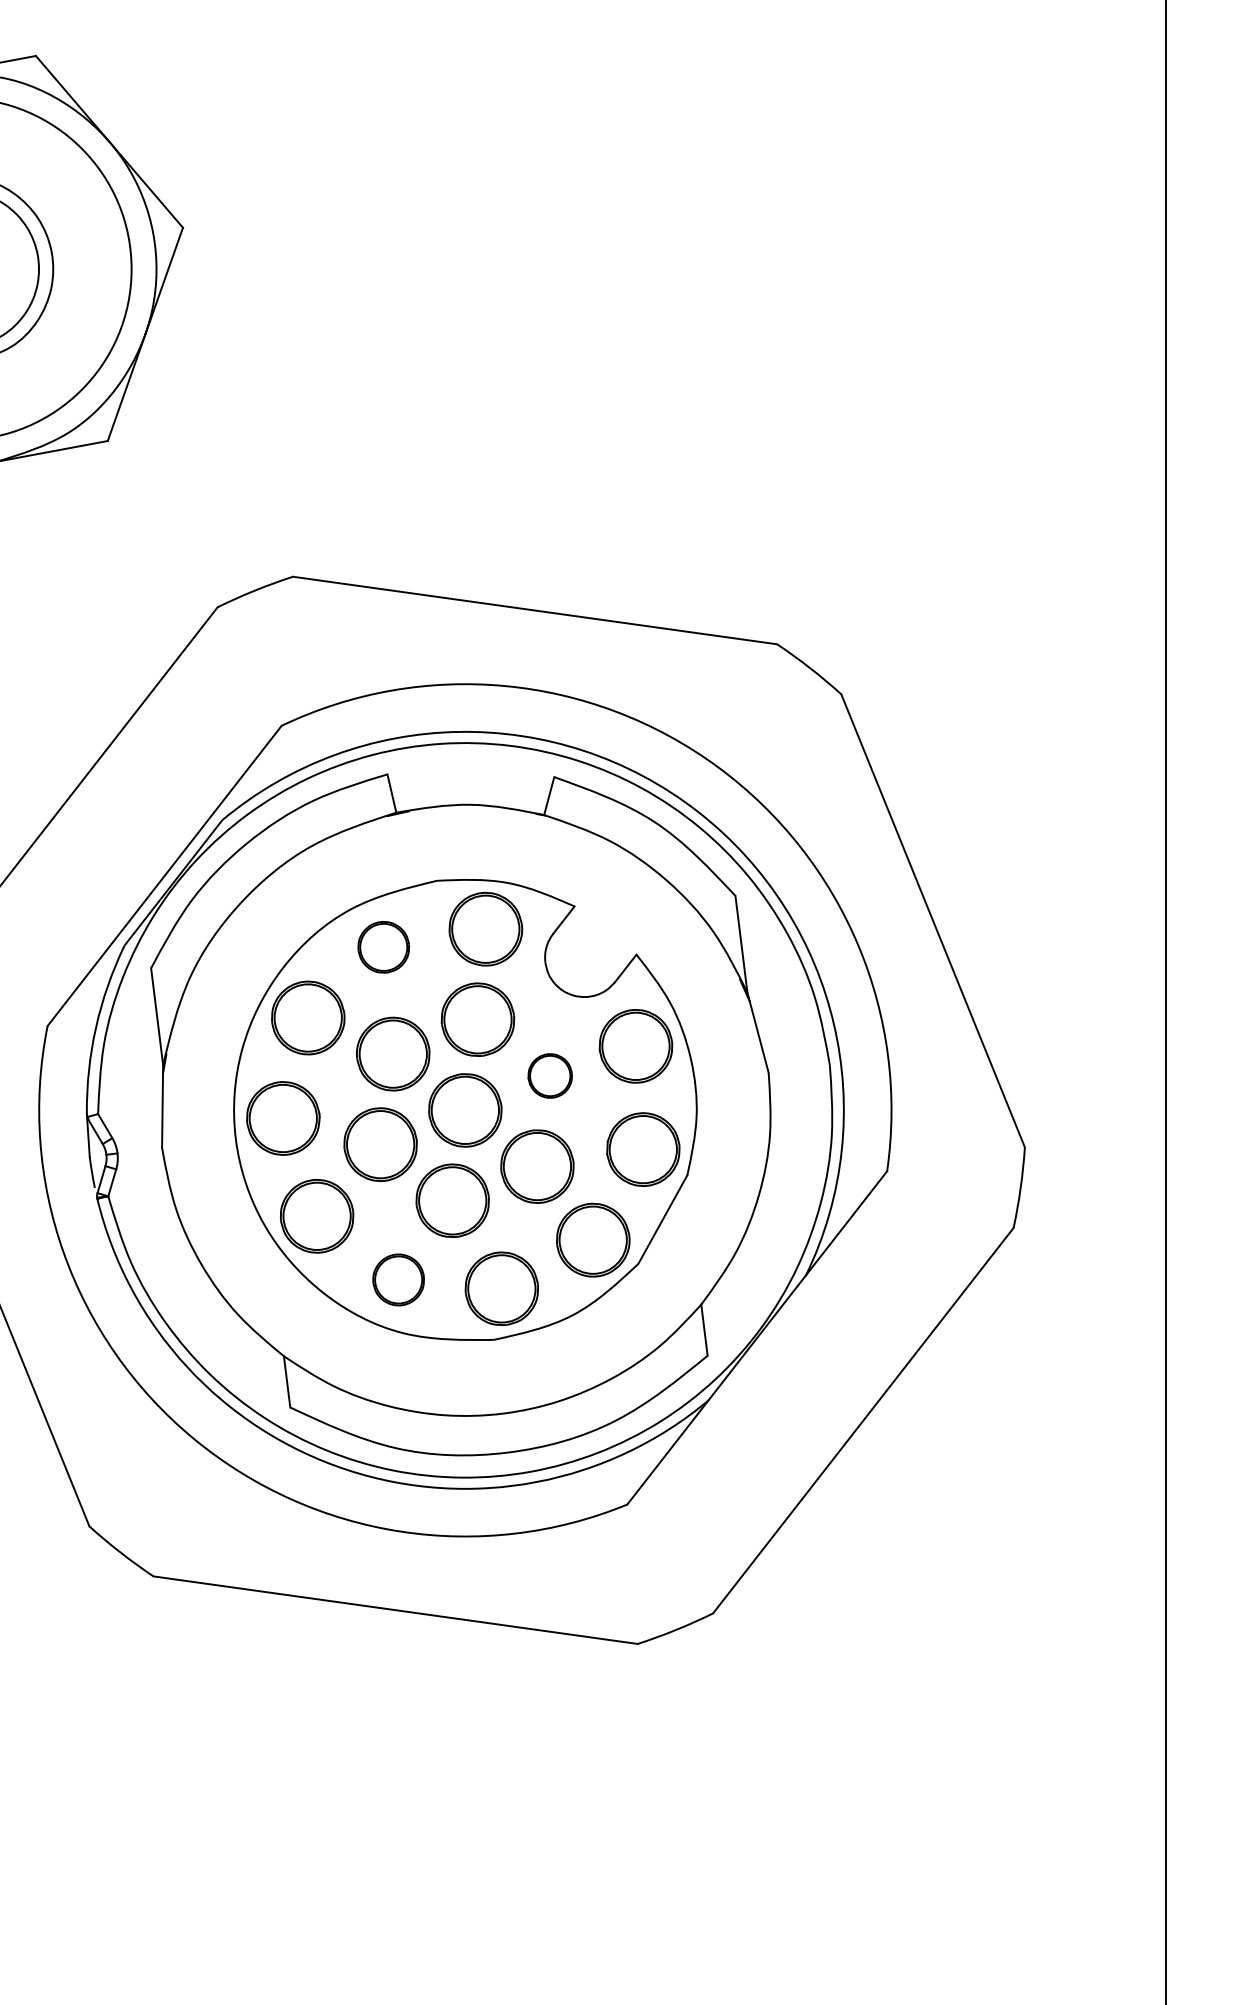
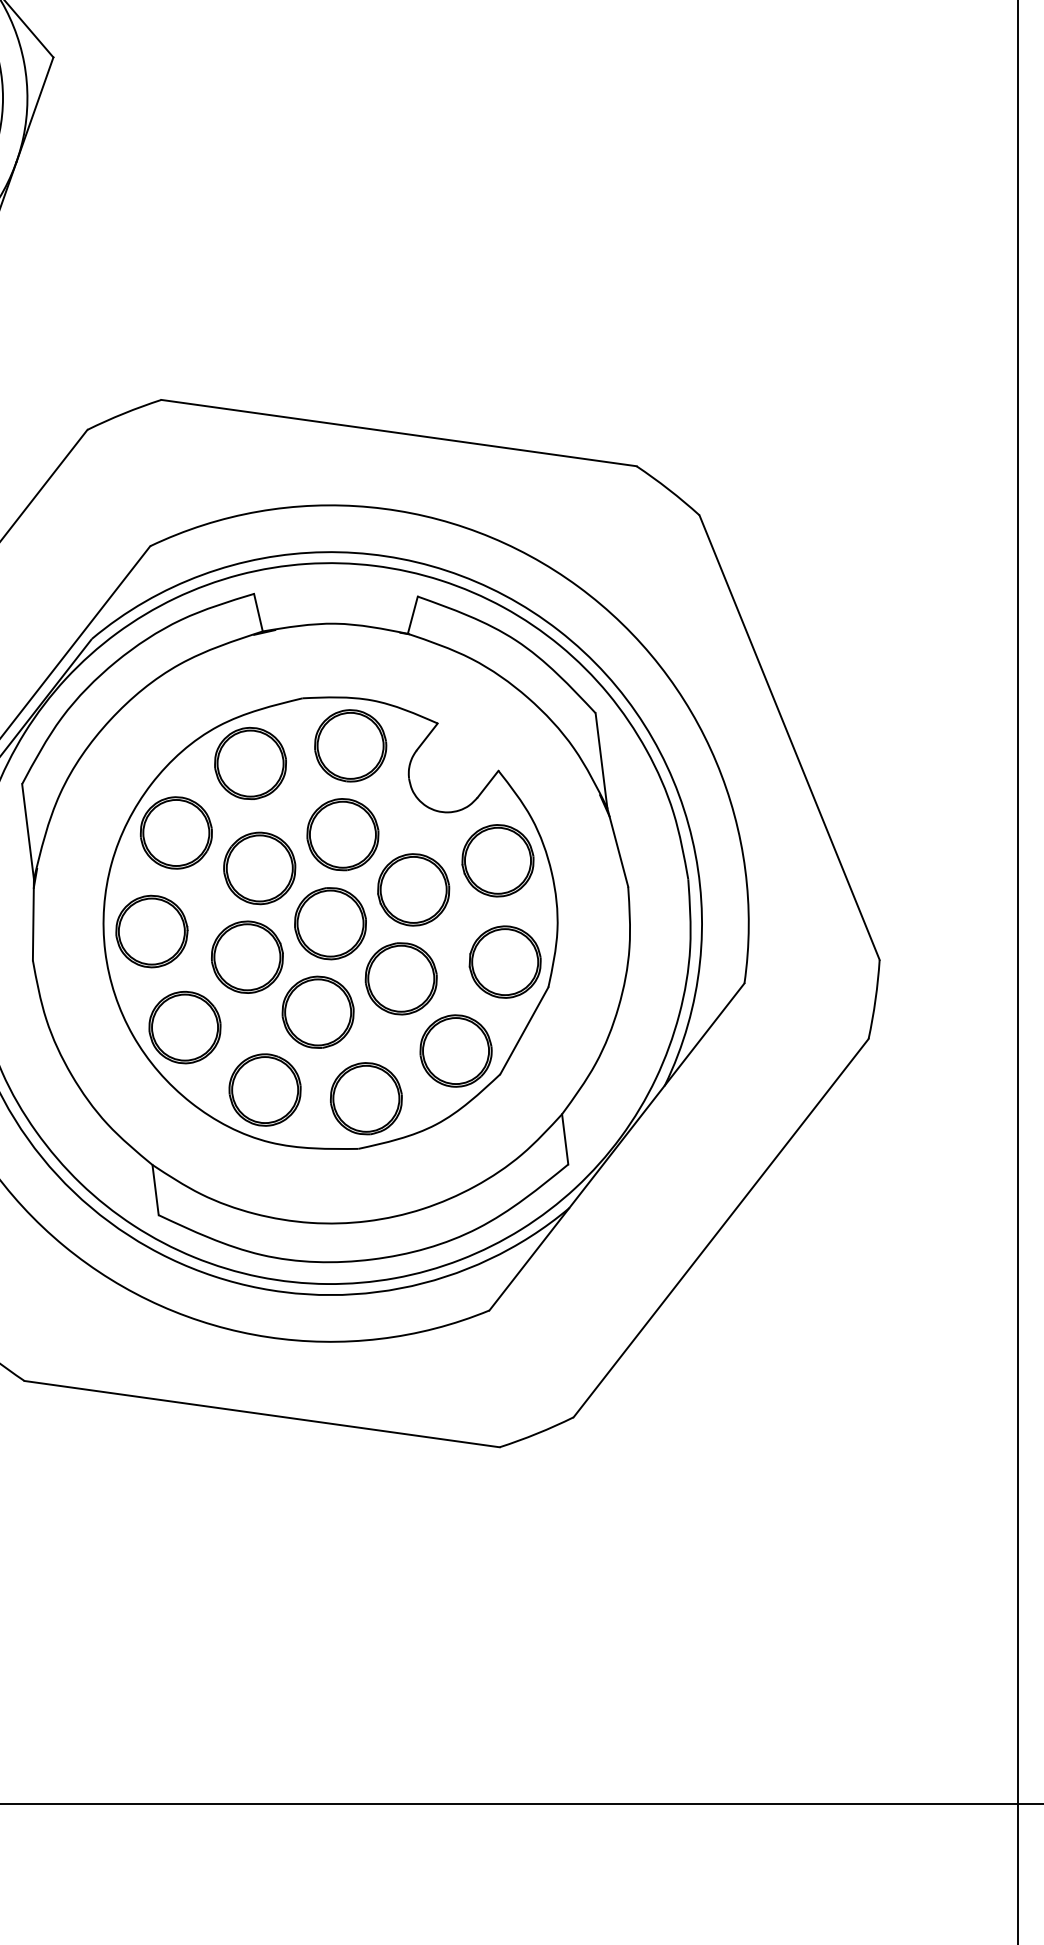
part: (383, 947) -> (250, 763), size x1.43
part: (550, 1075) -> (414, 889), size x1.67
part: (398, 1279) -> (264, 1089), size x1.43

